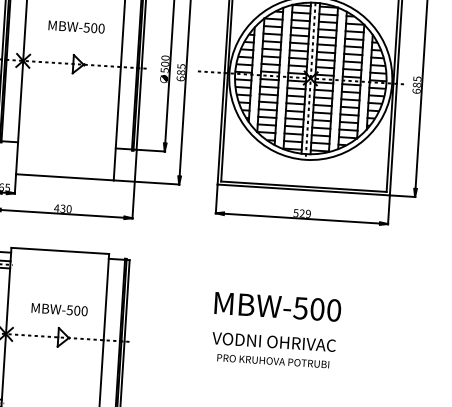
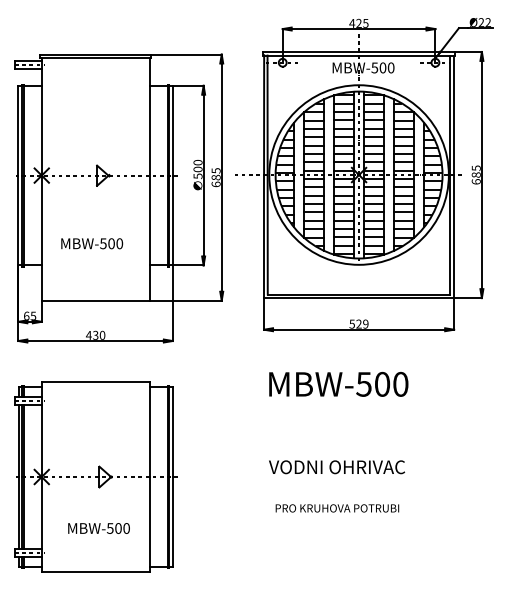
text: (76, 26) -> (92, 243), moved
text: (277, 306) -> (338, 383), moved
text: (59, 309) -> (98, 528), moved
text: (273, 361) -> (337, 508), moved

